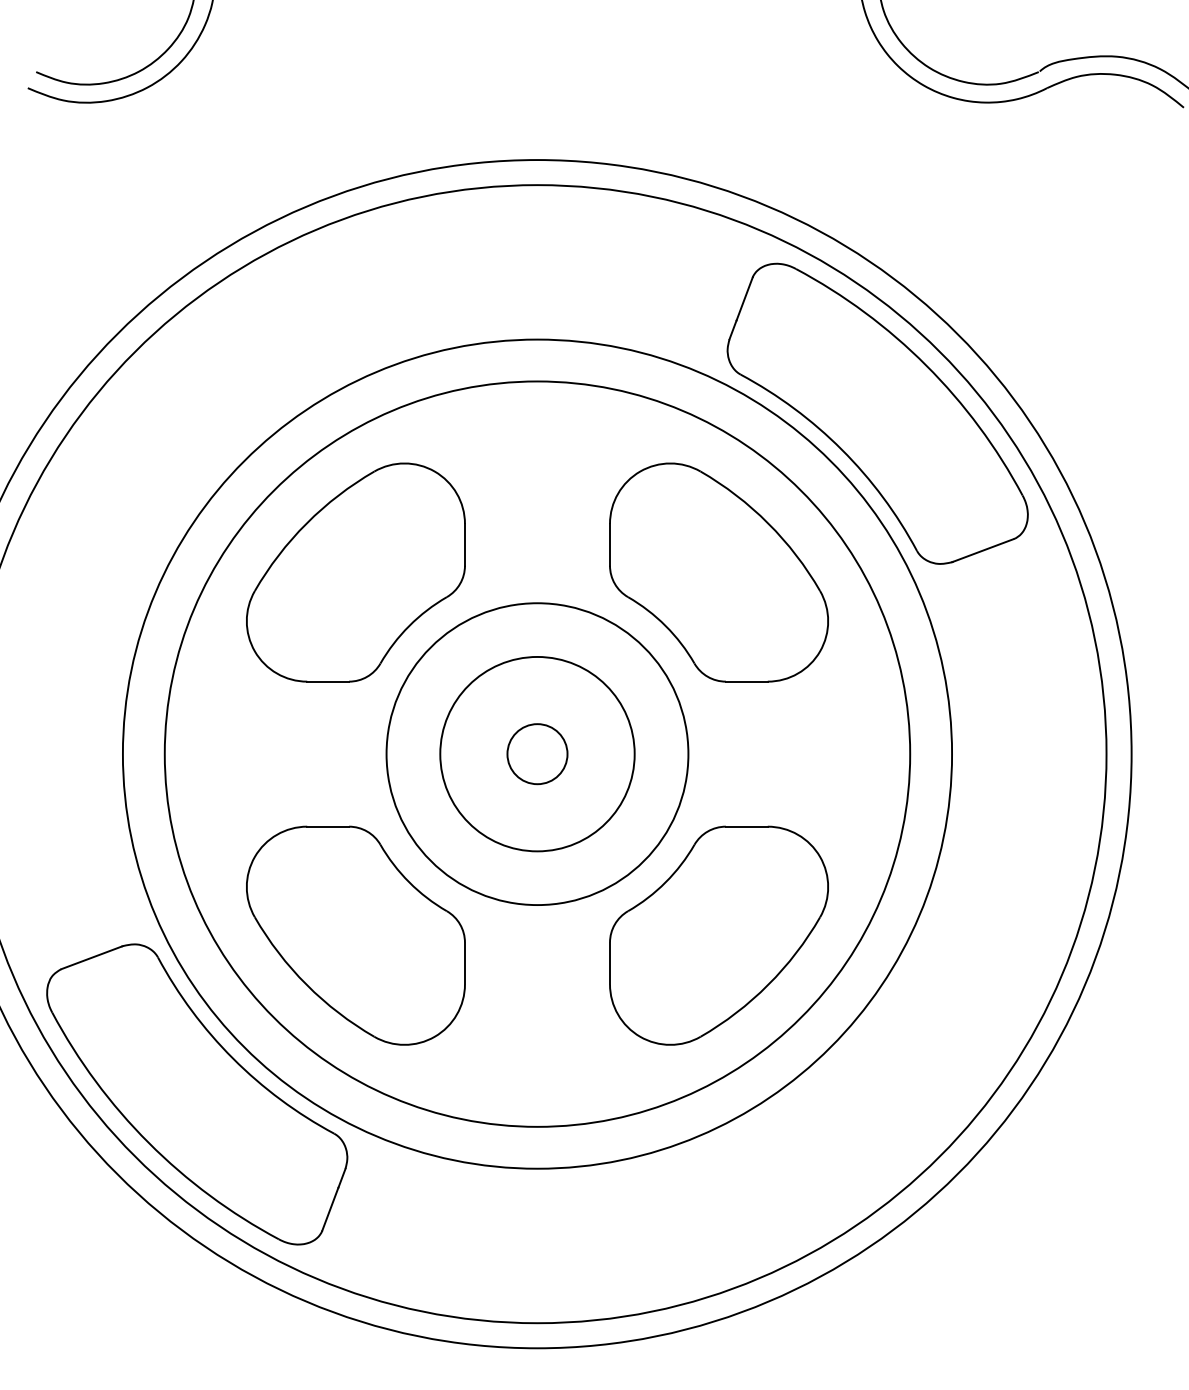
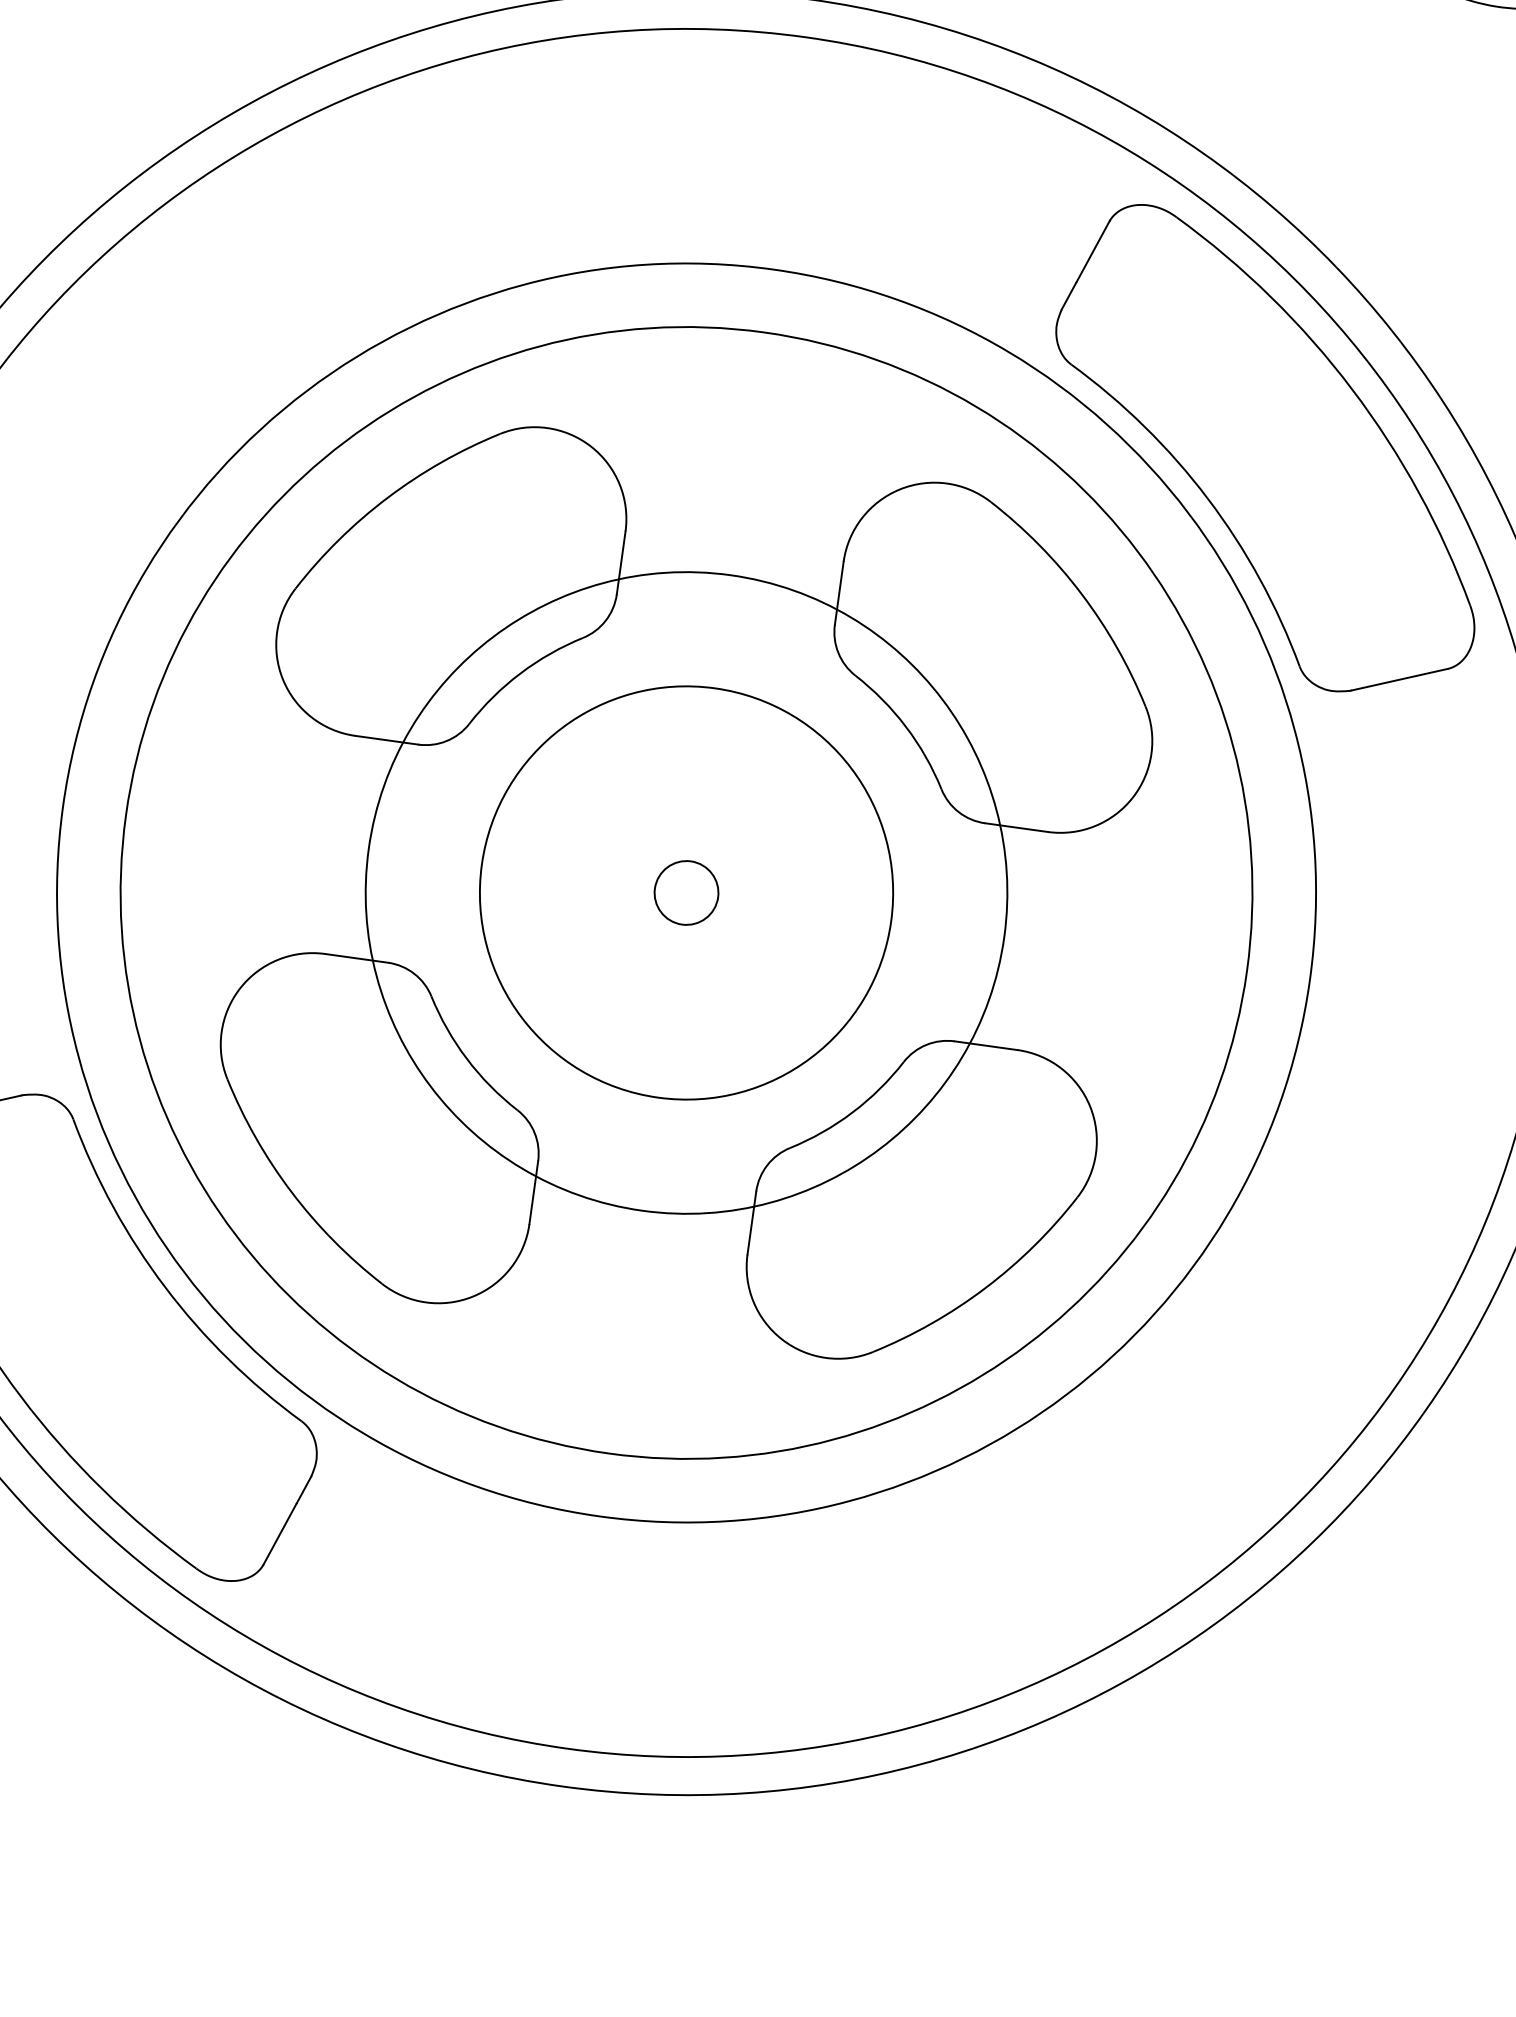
circle: (537, 753) -> (686, 891), size x1.4
circle: (537, 754) -> (686, 893), size x0.7
circle: (537, 754) -> (686, 893), size x1.4

